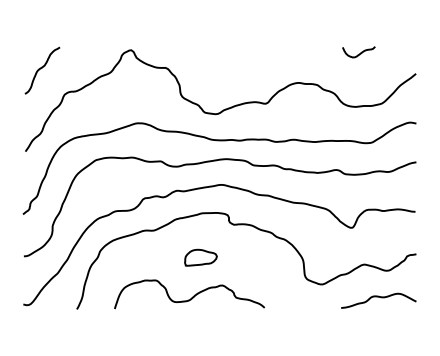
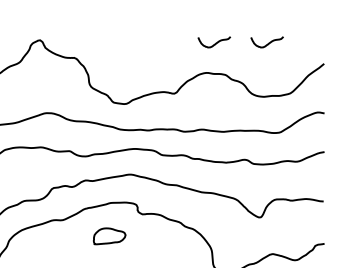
curve: (306, 53) -> (214, 43), added
part: (200, 257) -> (109, 236), moved

